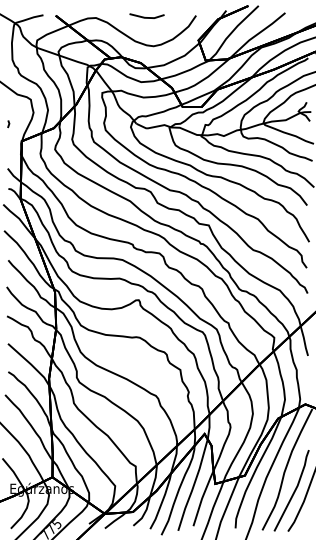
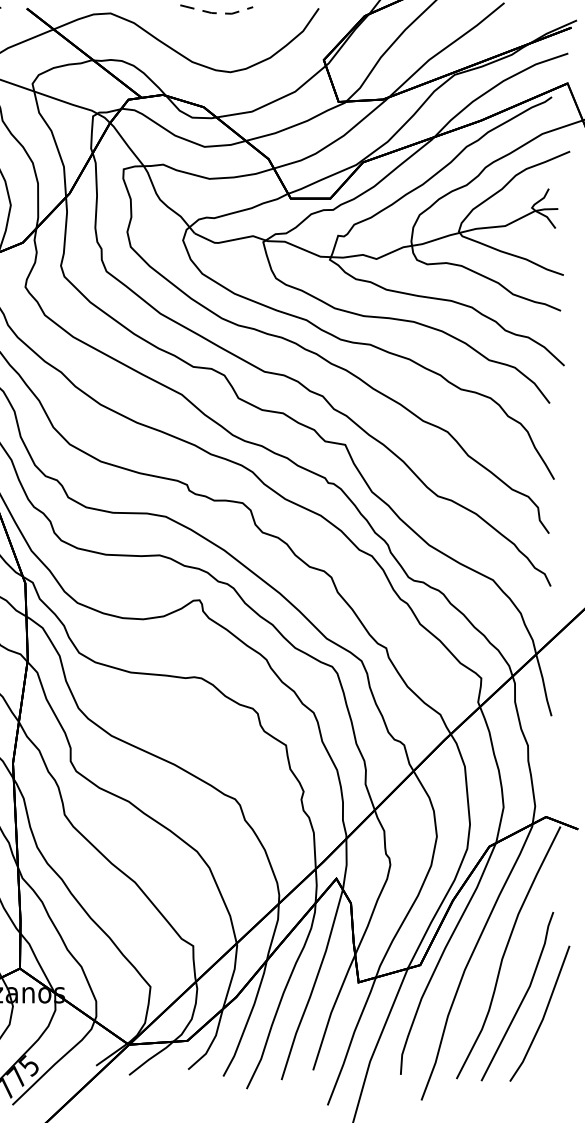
line: (147, 17) -> (217, 12), solid -> dashed

